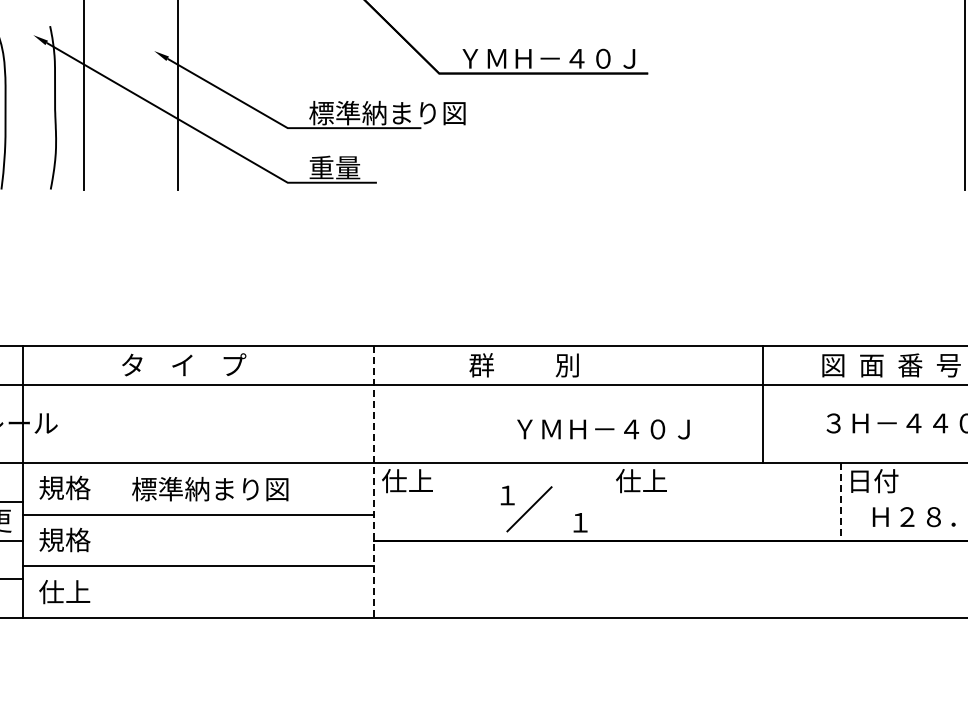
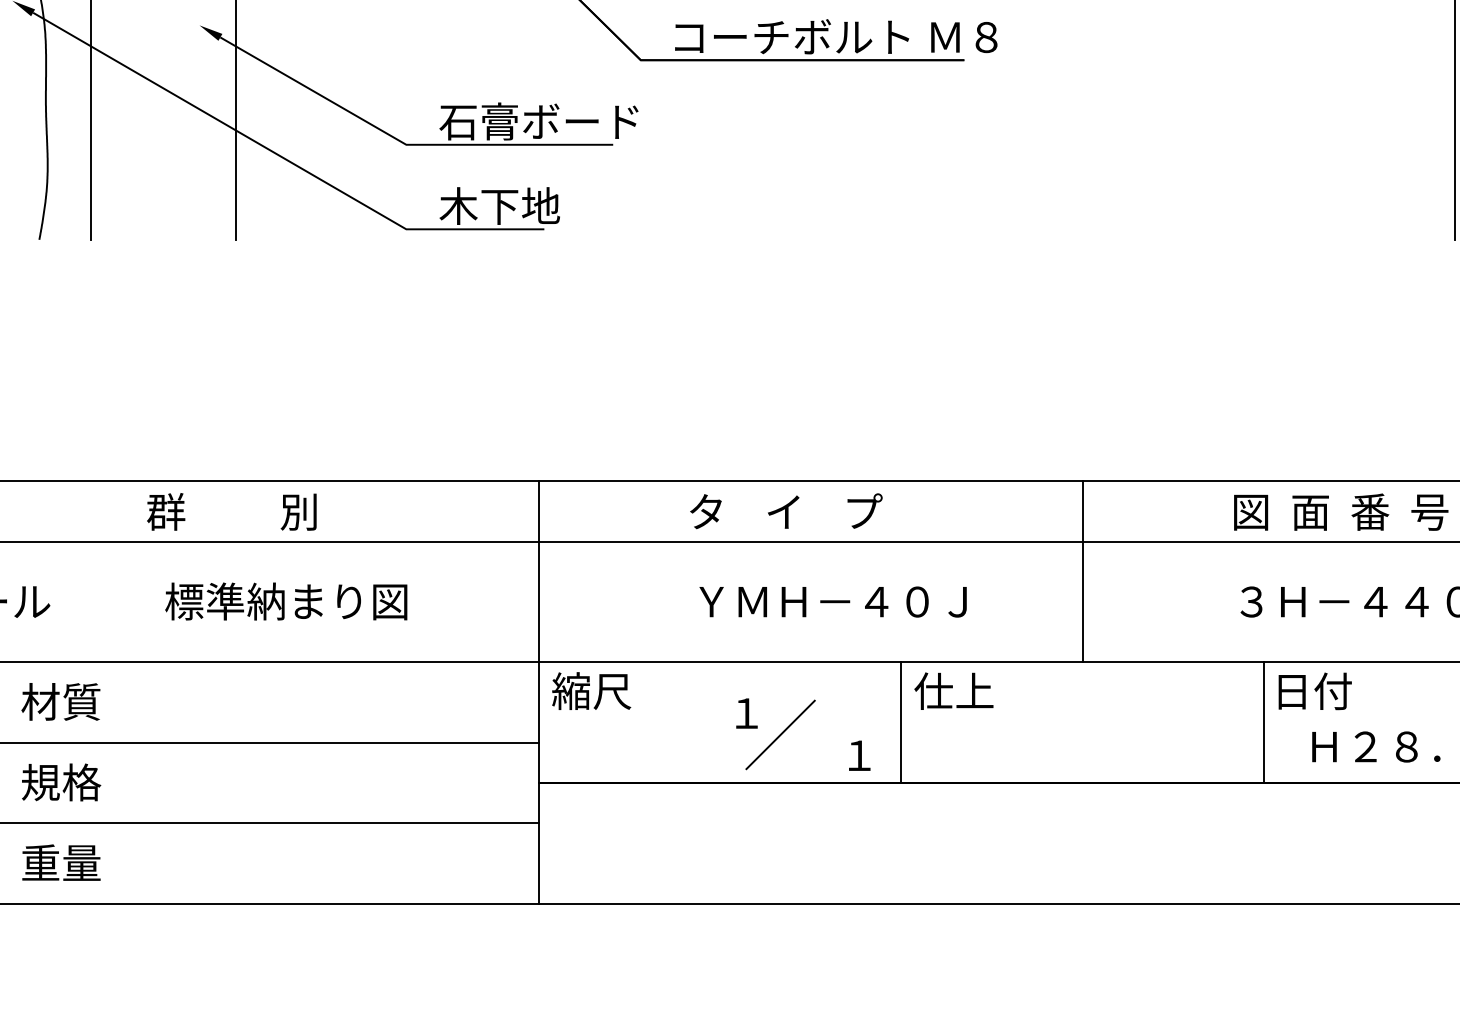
text: (565, 58) -> (836, 36), ＹＭＨ－４０Ｊ -> コーチボルト Ｍ８
text: (387, 112) -> (560, 120), 標準納まり図 -> 石膏ボード
text: (347, 167) -> (498, 205), 重量 -> 木下地
text: (183, 365) -> (244, 512), タ    イ    プ -> 群          別
text: (532, 365) -> (785, 512), 群          別 -> タ    イ    プ
line: (763, 403) -> (1082, 571), moved
text: (603, 429) -> (833, 602), moved
text: (407, 480) -> (591, 690), 仕上 -> 縮尺
line: (373, 482) -> (539, 693), dashed -> solid
text: (64, 487) -> (60, 701), 規格 -> 材質
text: (210, 489) -> (286, 602), moved
line: (607, 501) -> (901, 722), added
line: (841, 501) -> (1263, 722), dashed -> solid
text: (64, 592) -> (60, 863), 仕上 -> 重量

